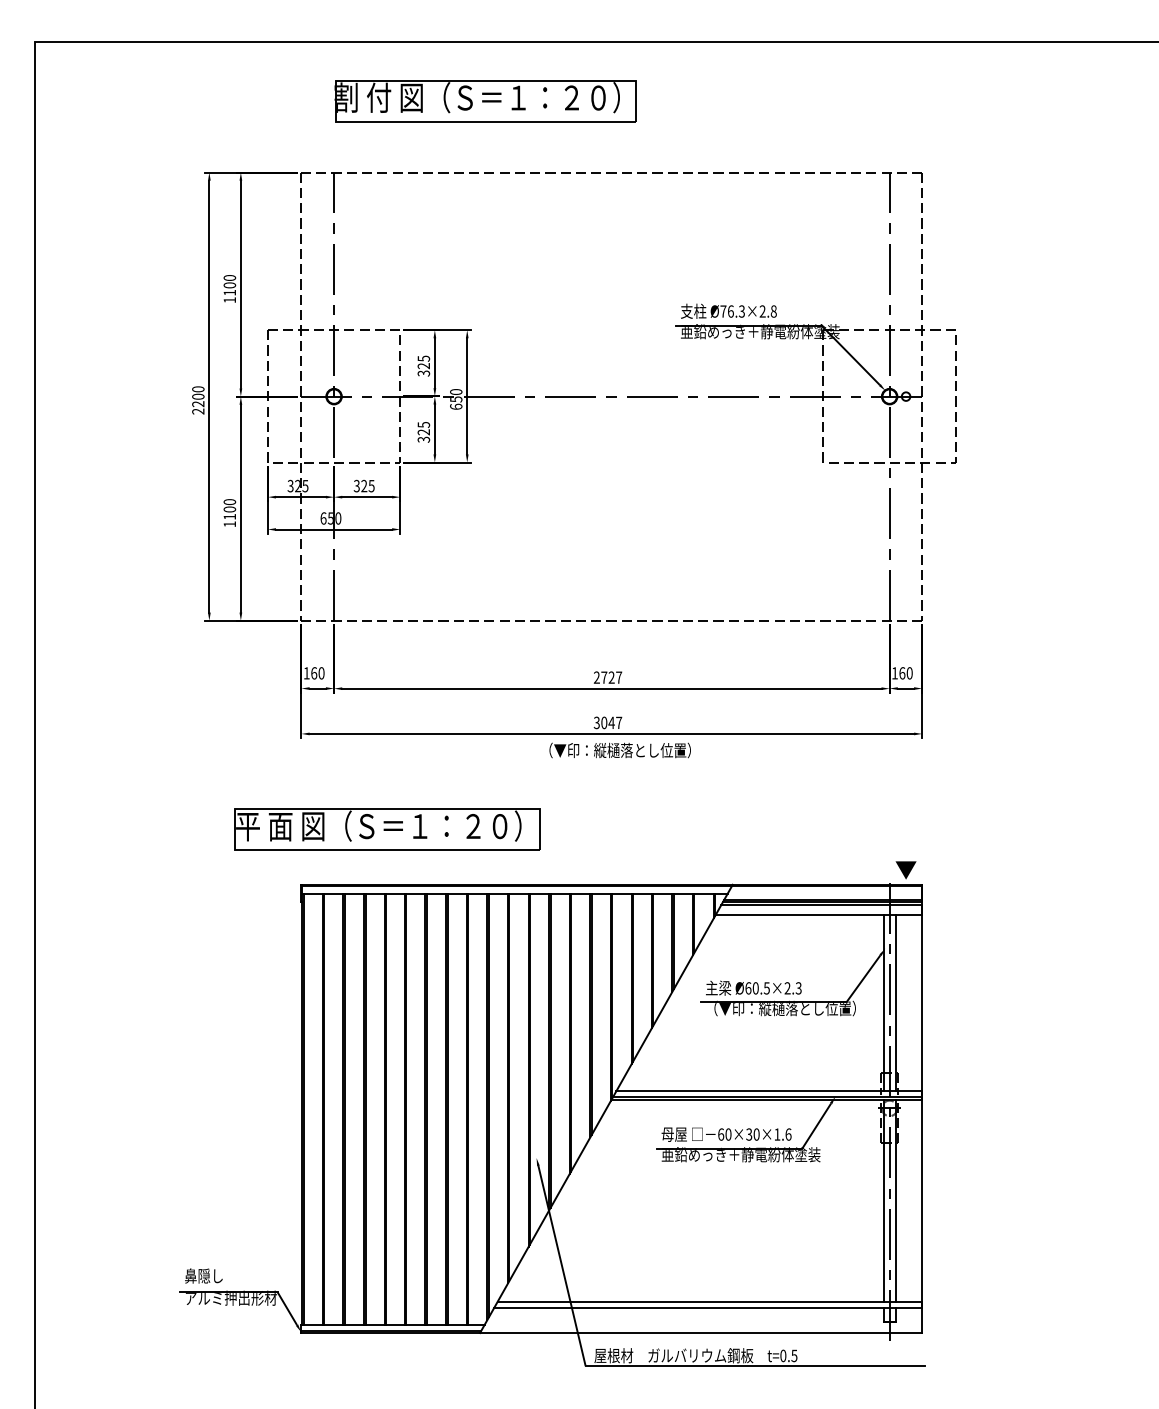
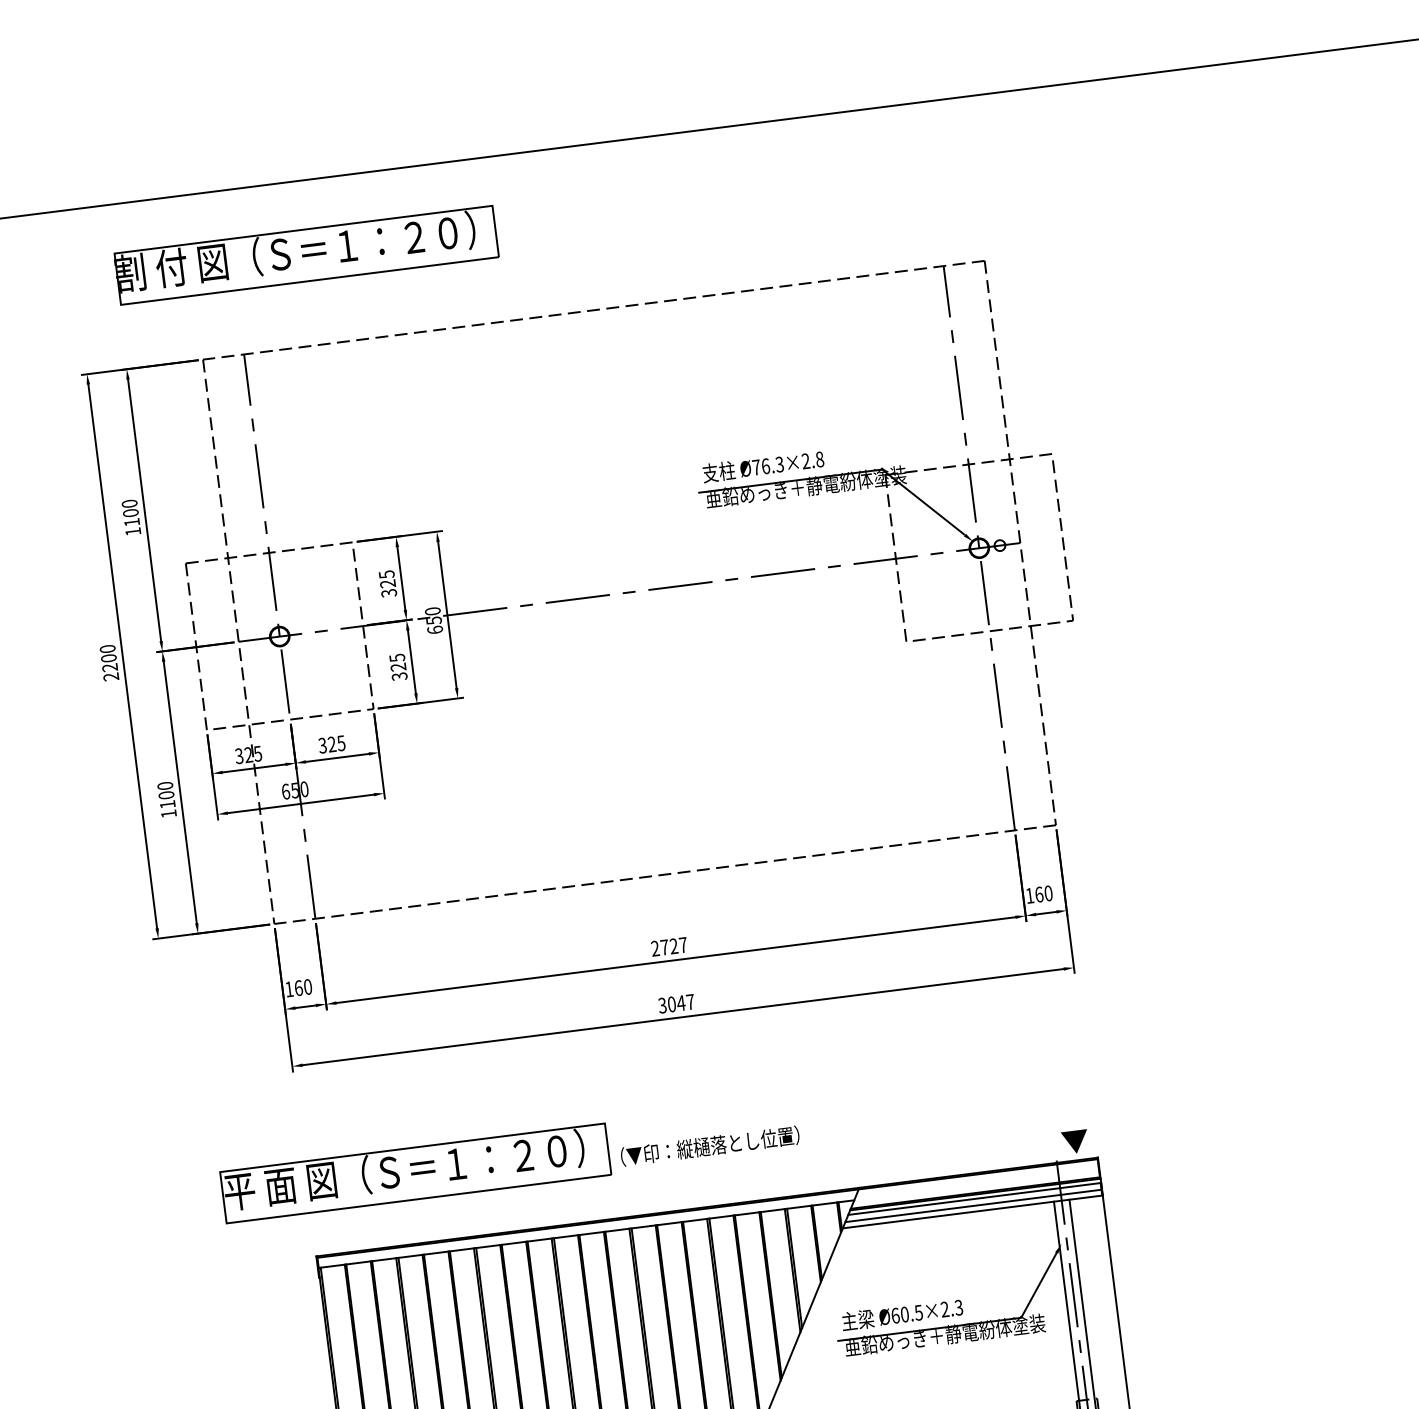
part: (485, 101) -> (306, 255), moved
text: (619, 750) -> (709, 1146), moved
line: (819, 910) -> (972, 1206), added
text: (784, 1008) -> (944, 1335), （▼印：縦樋落とし位置） -> 亜鉛めっき＋静電紛体塗装

